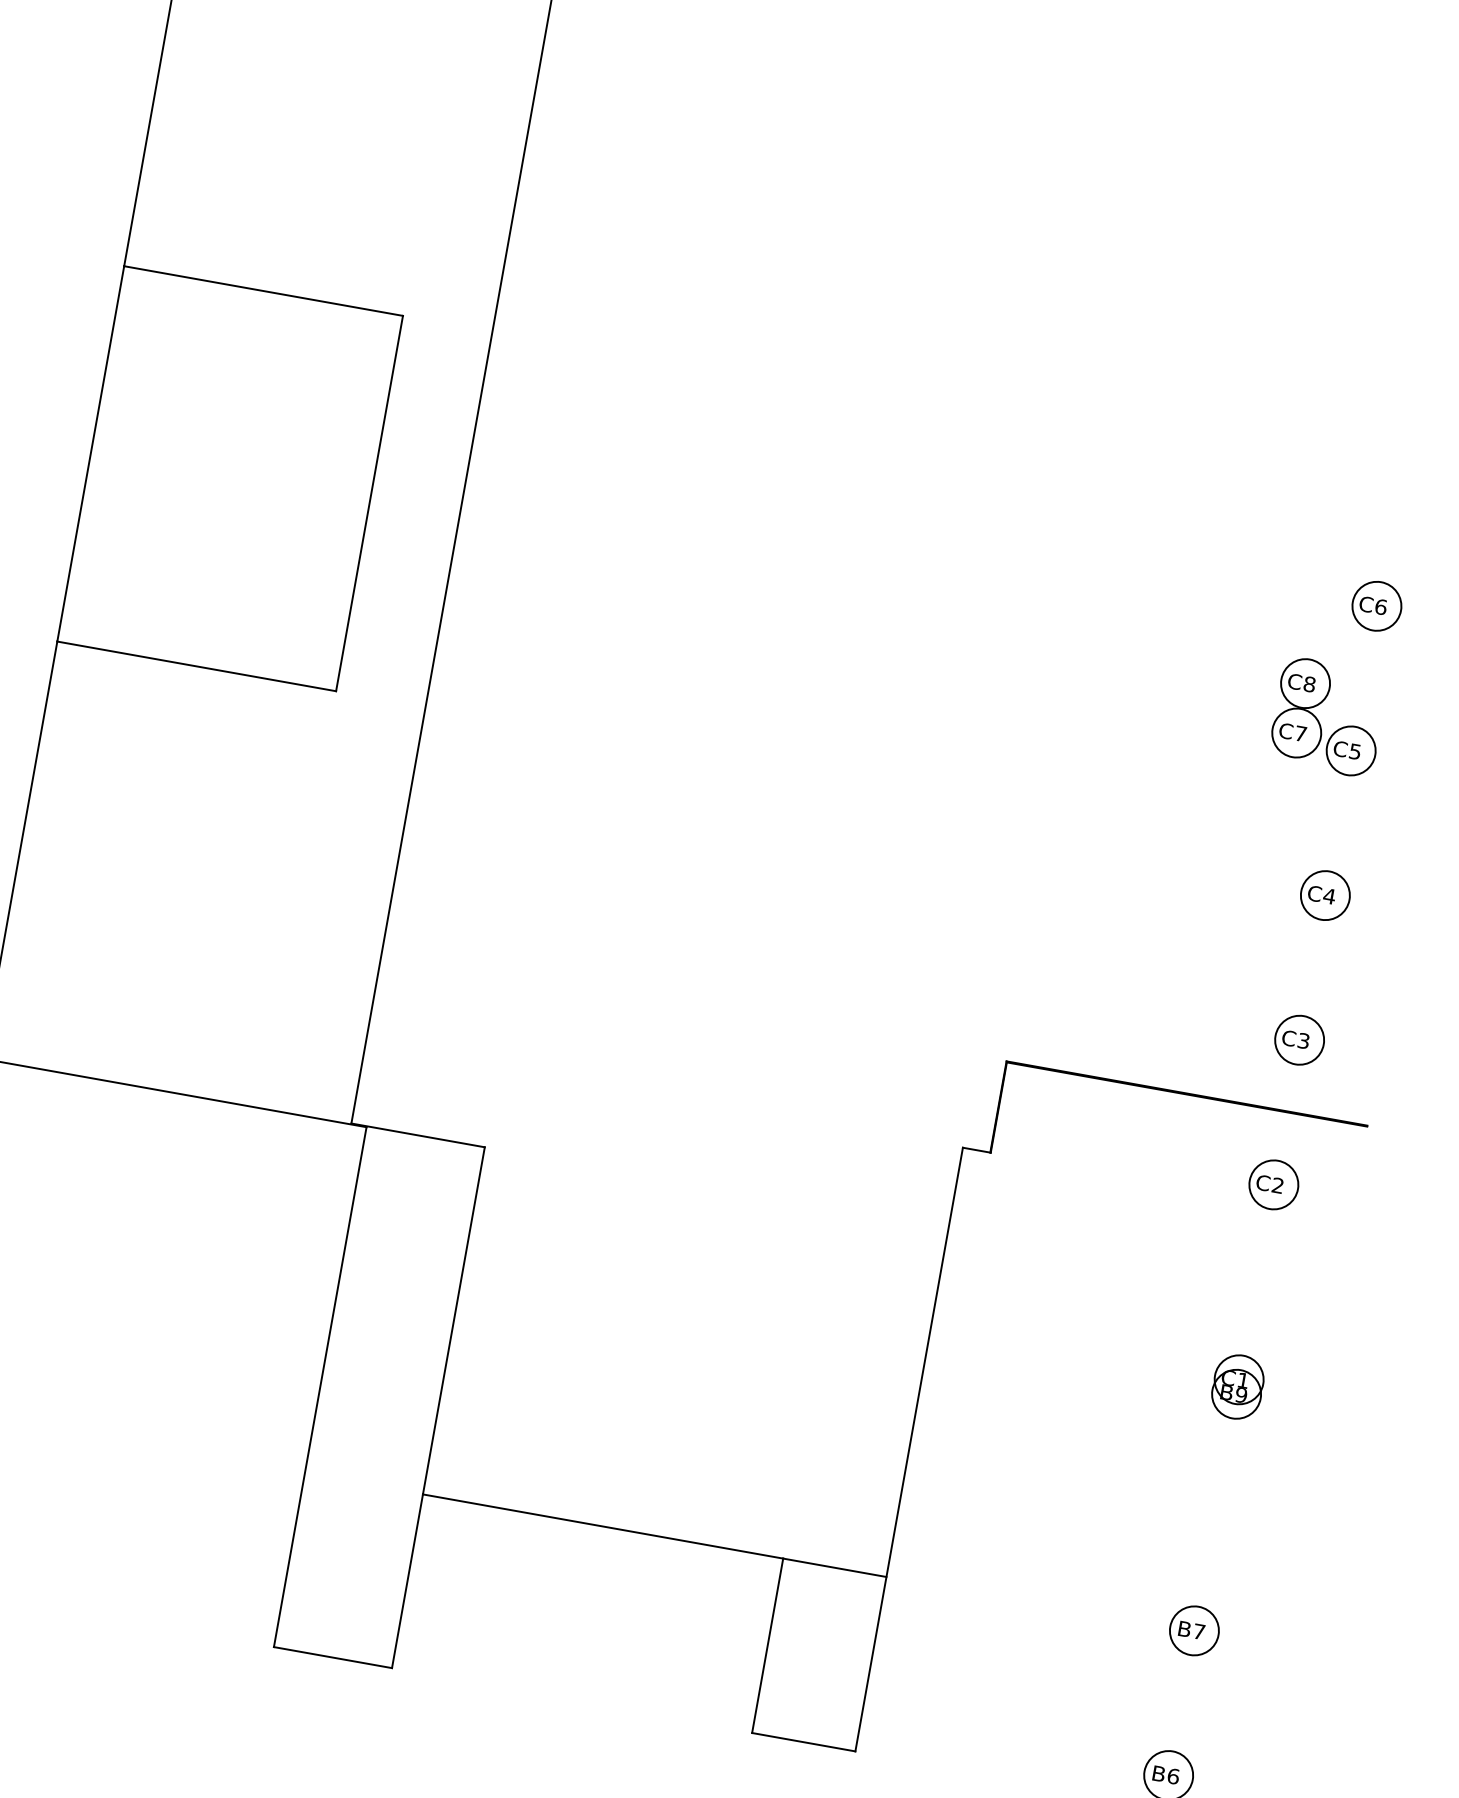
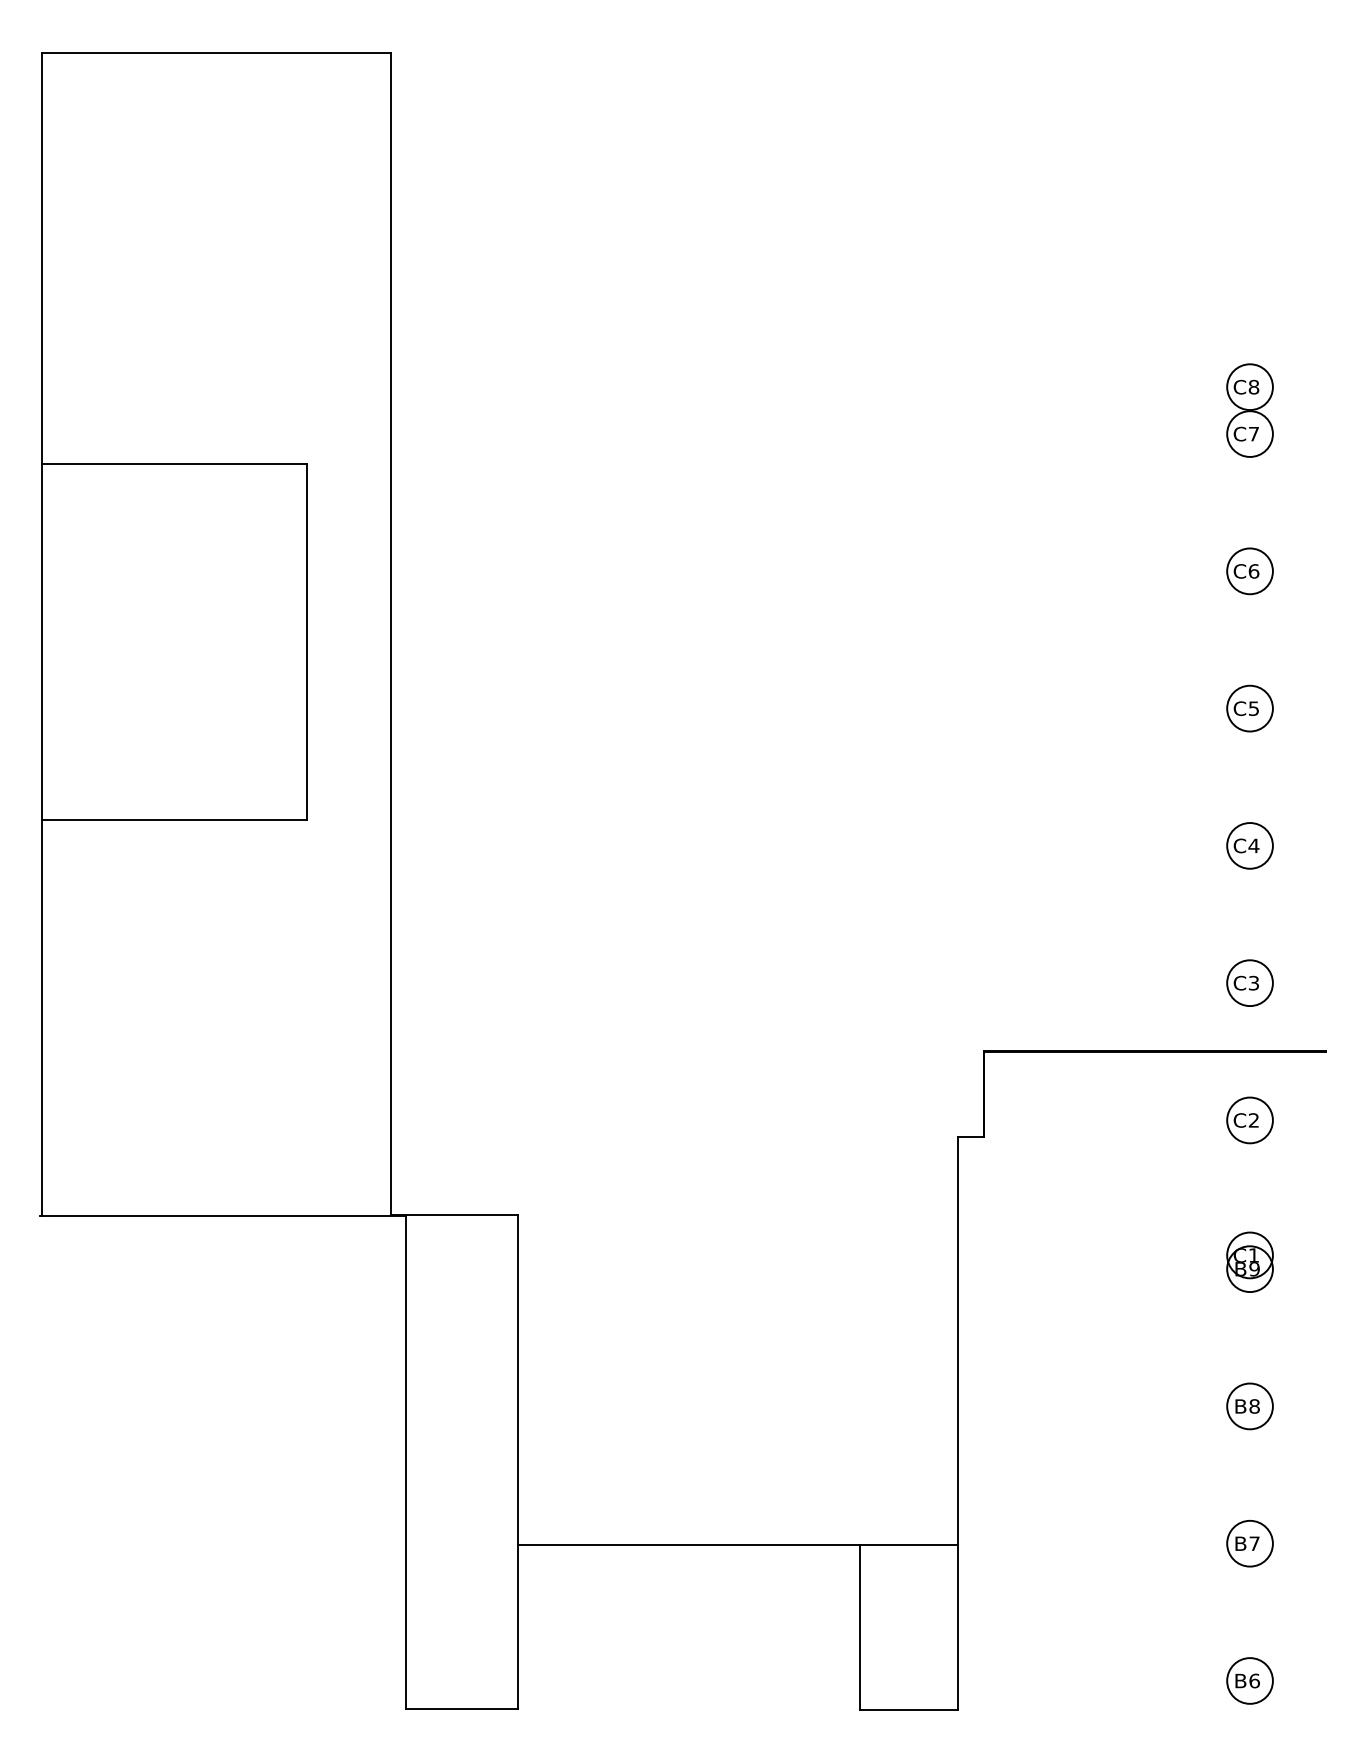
part: (1300, 708) -> (1249, 410), moved
part: (1237, 1386) -> (1249, 1261), moved
part: (1219, 1486) -> (1249, 1406), added

